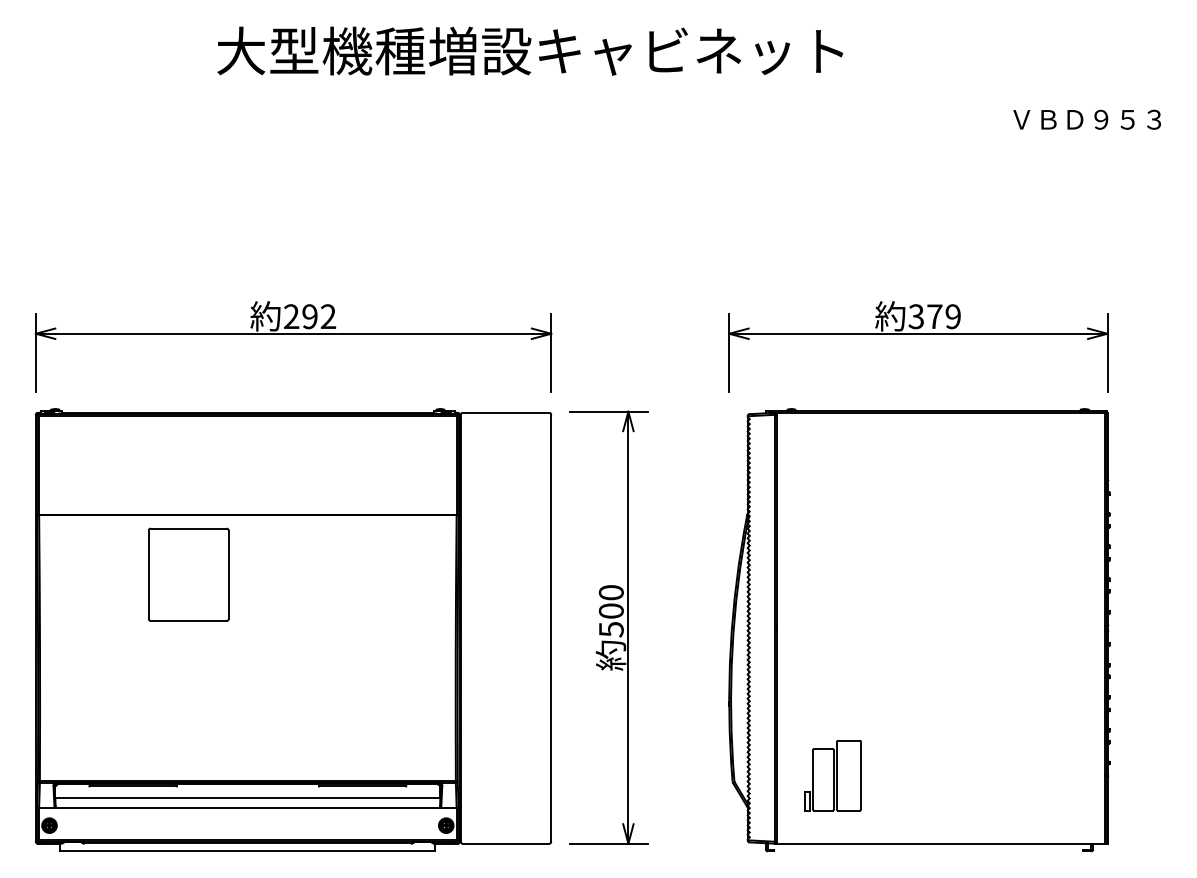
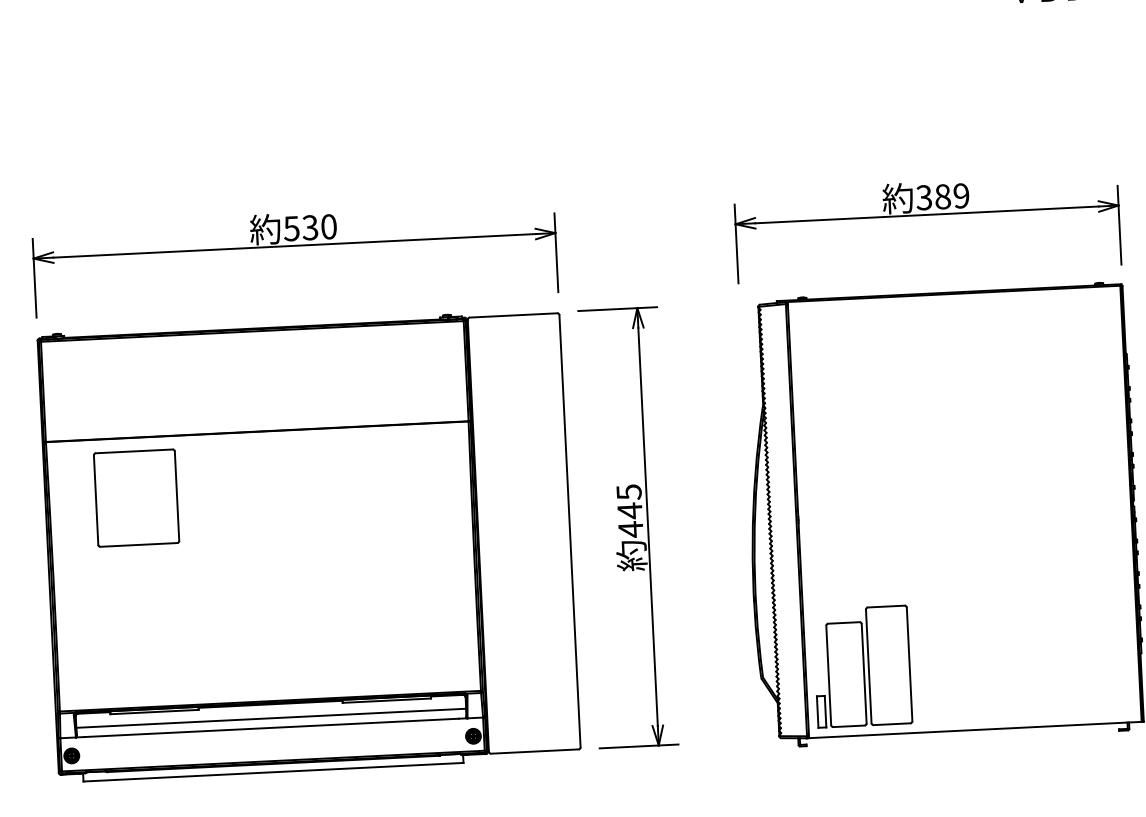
text: (309, 316) -> (309, 227), 292 -> 530
text: (934, 316) -> (942, 196), 379 -> 389
part: (188, 574) -> (136, 497), moved
text: (610, 611) -> (629, 511), 500 -> 445
part: (833, 775) -> (863, 666), size x1.67

